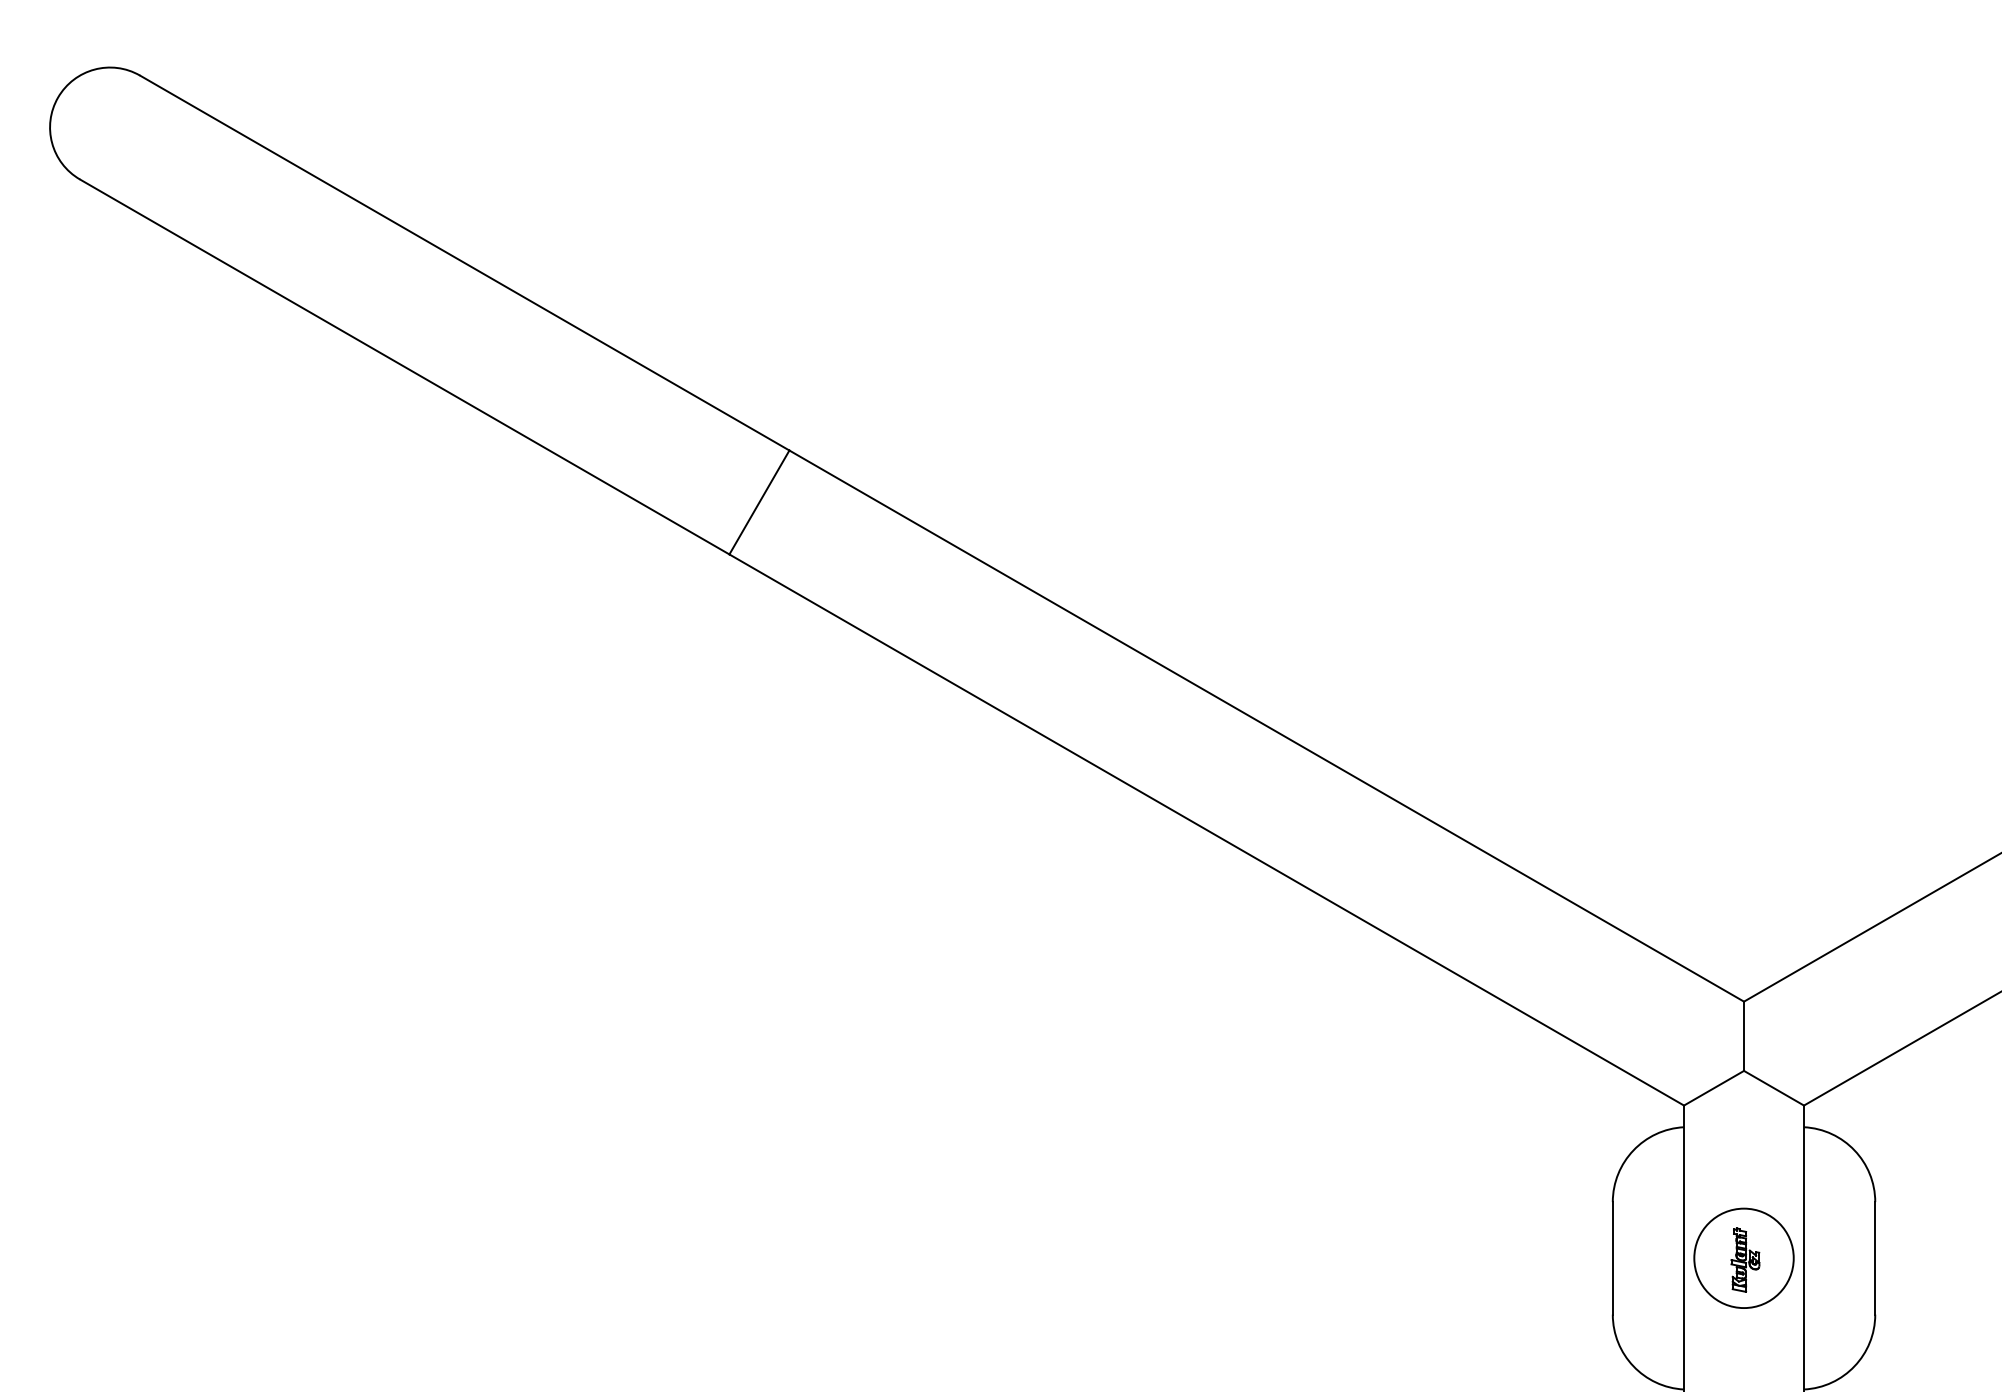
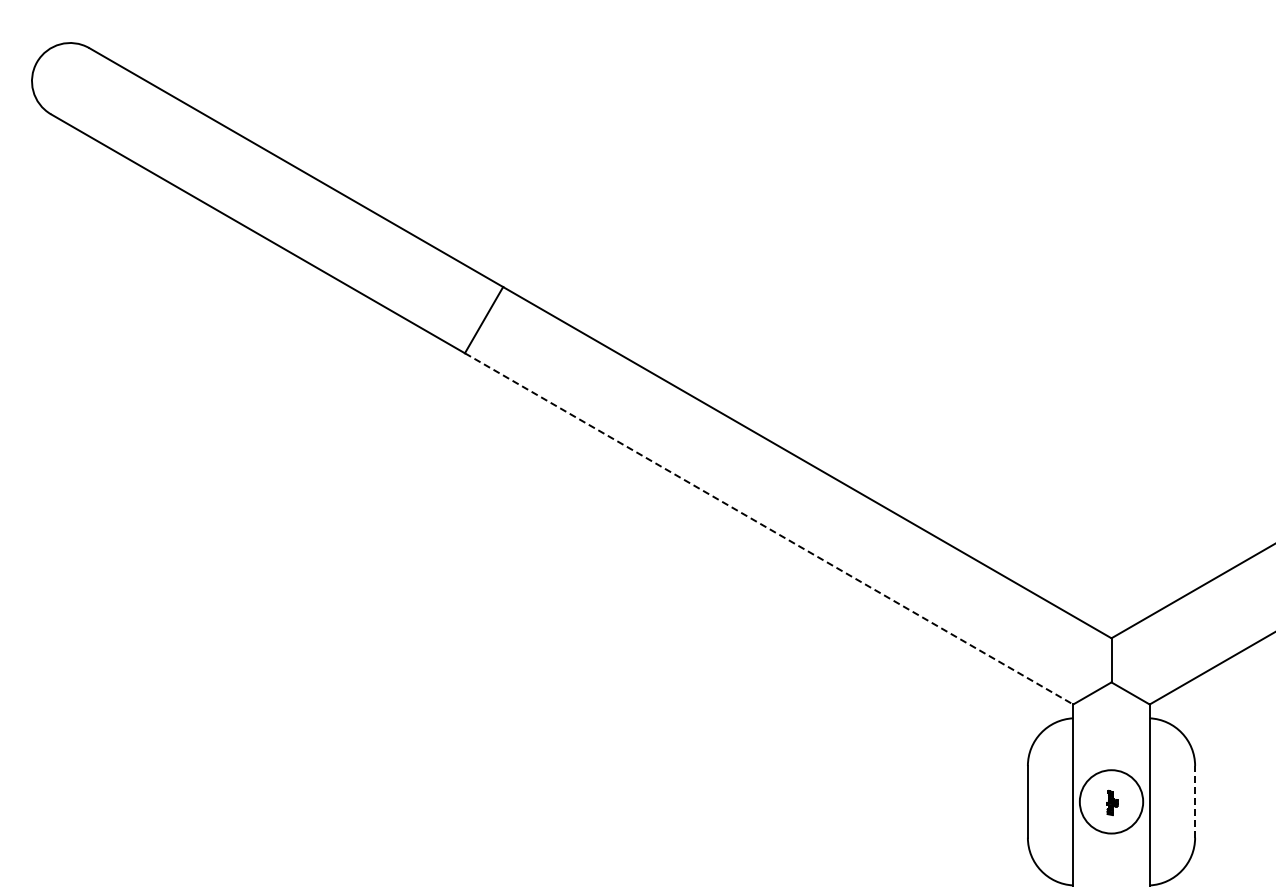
line: (1207, 830) -> (769, 529), solid -> dashed
line: (1875, 1257) -> (1195, 801), solid -> dashed
part: (1745, 1259) -> (1112, 802), size x0.6

